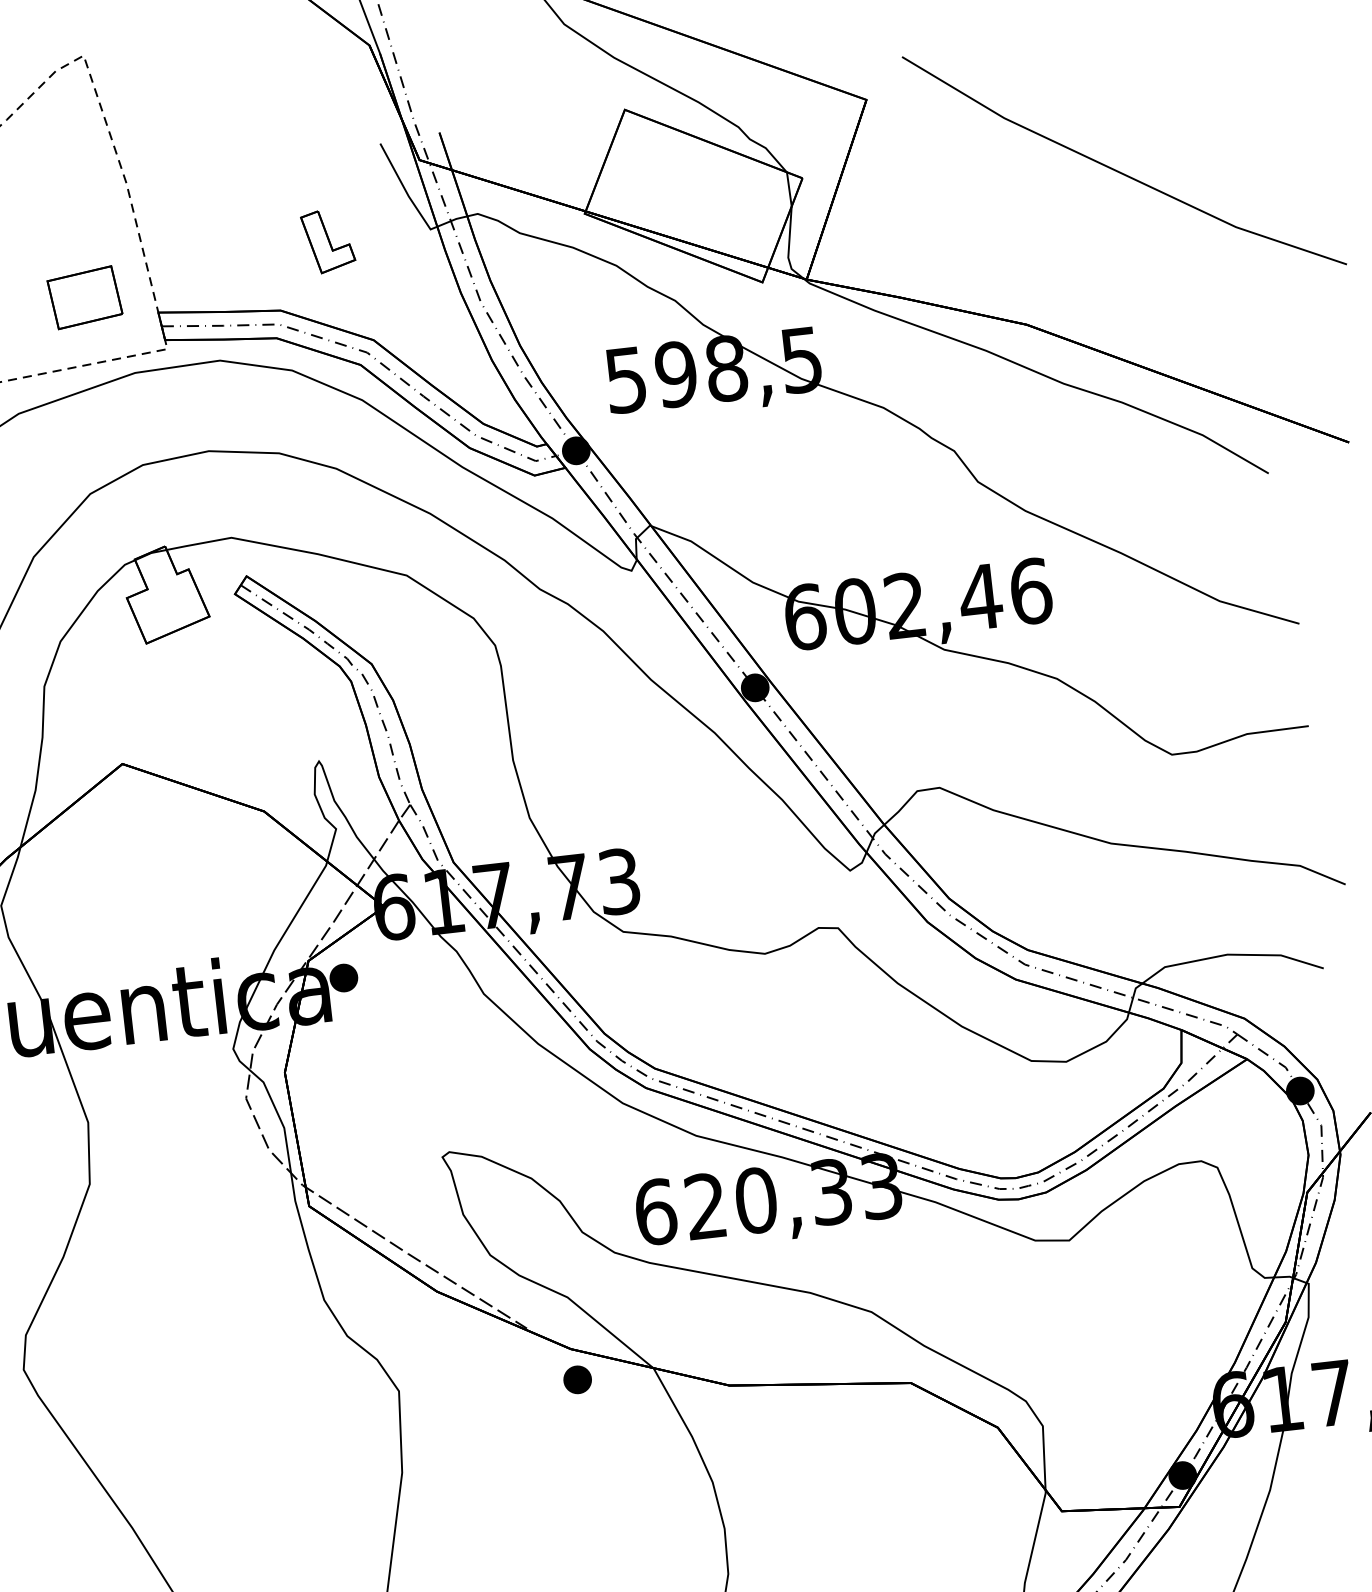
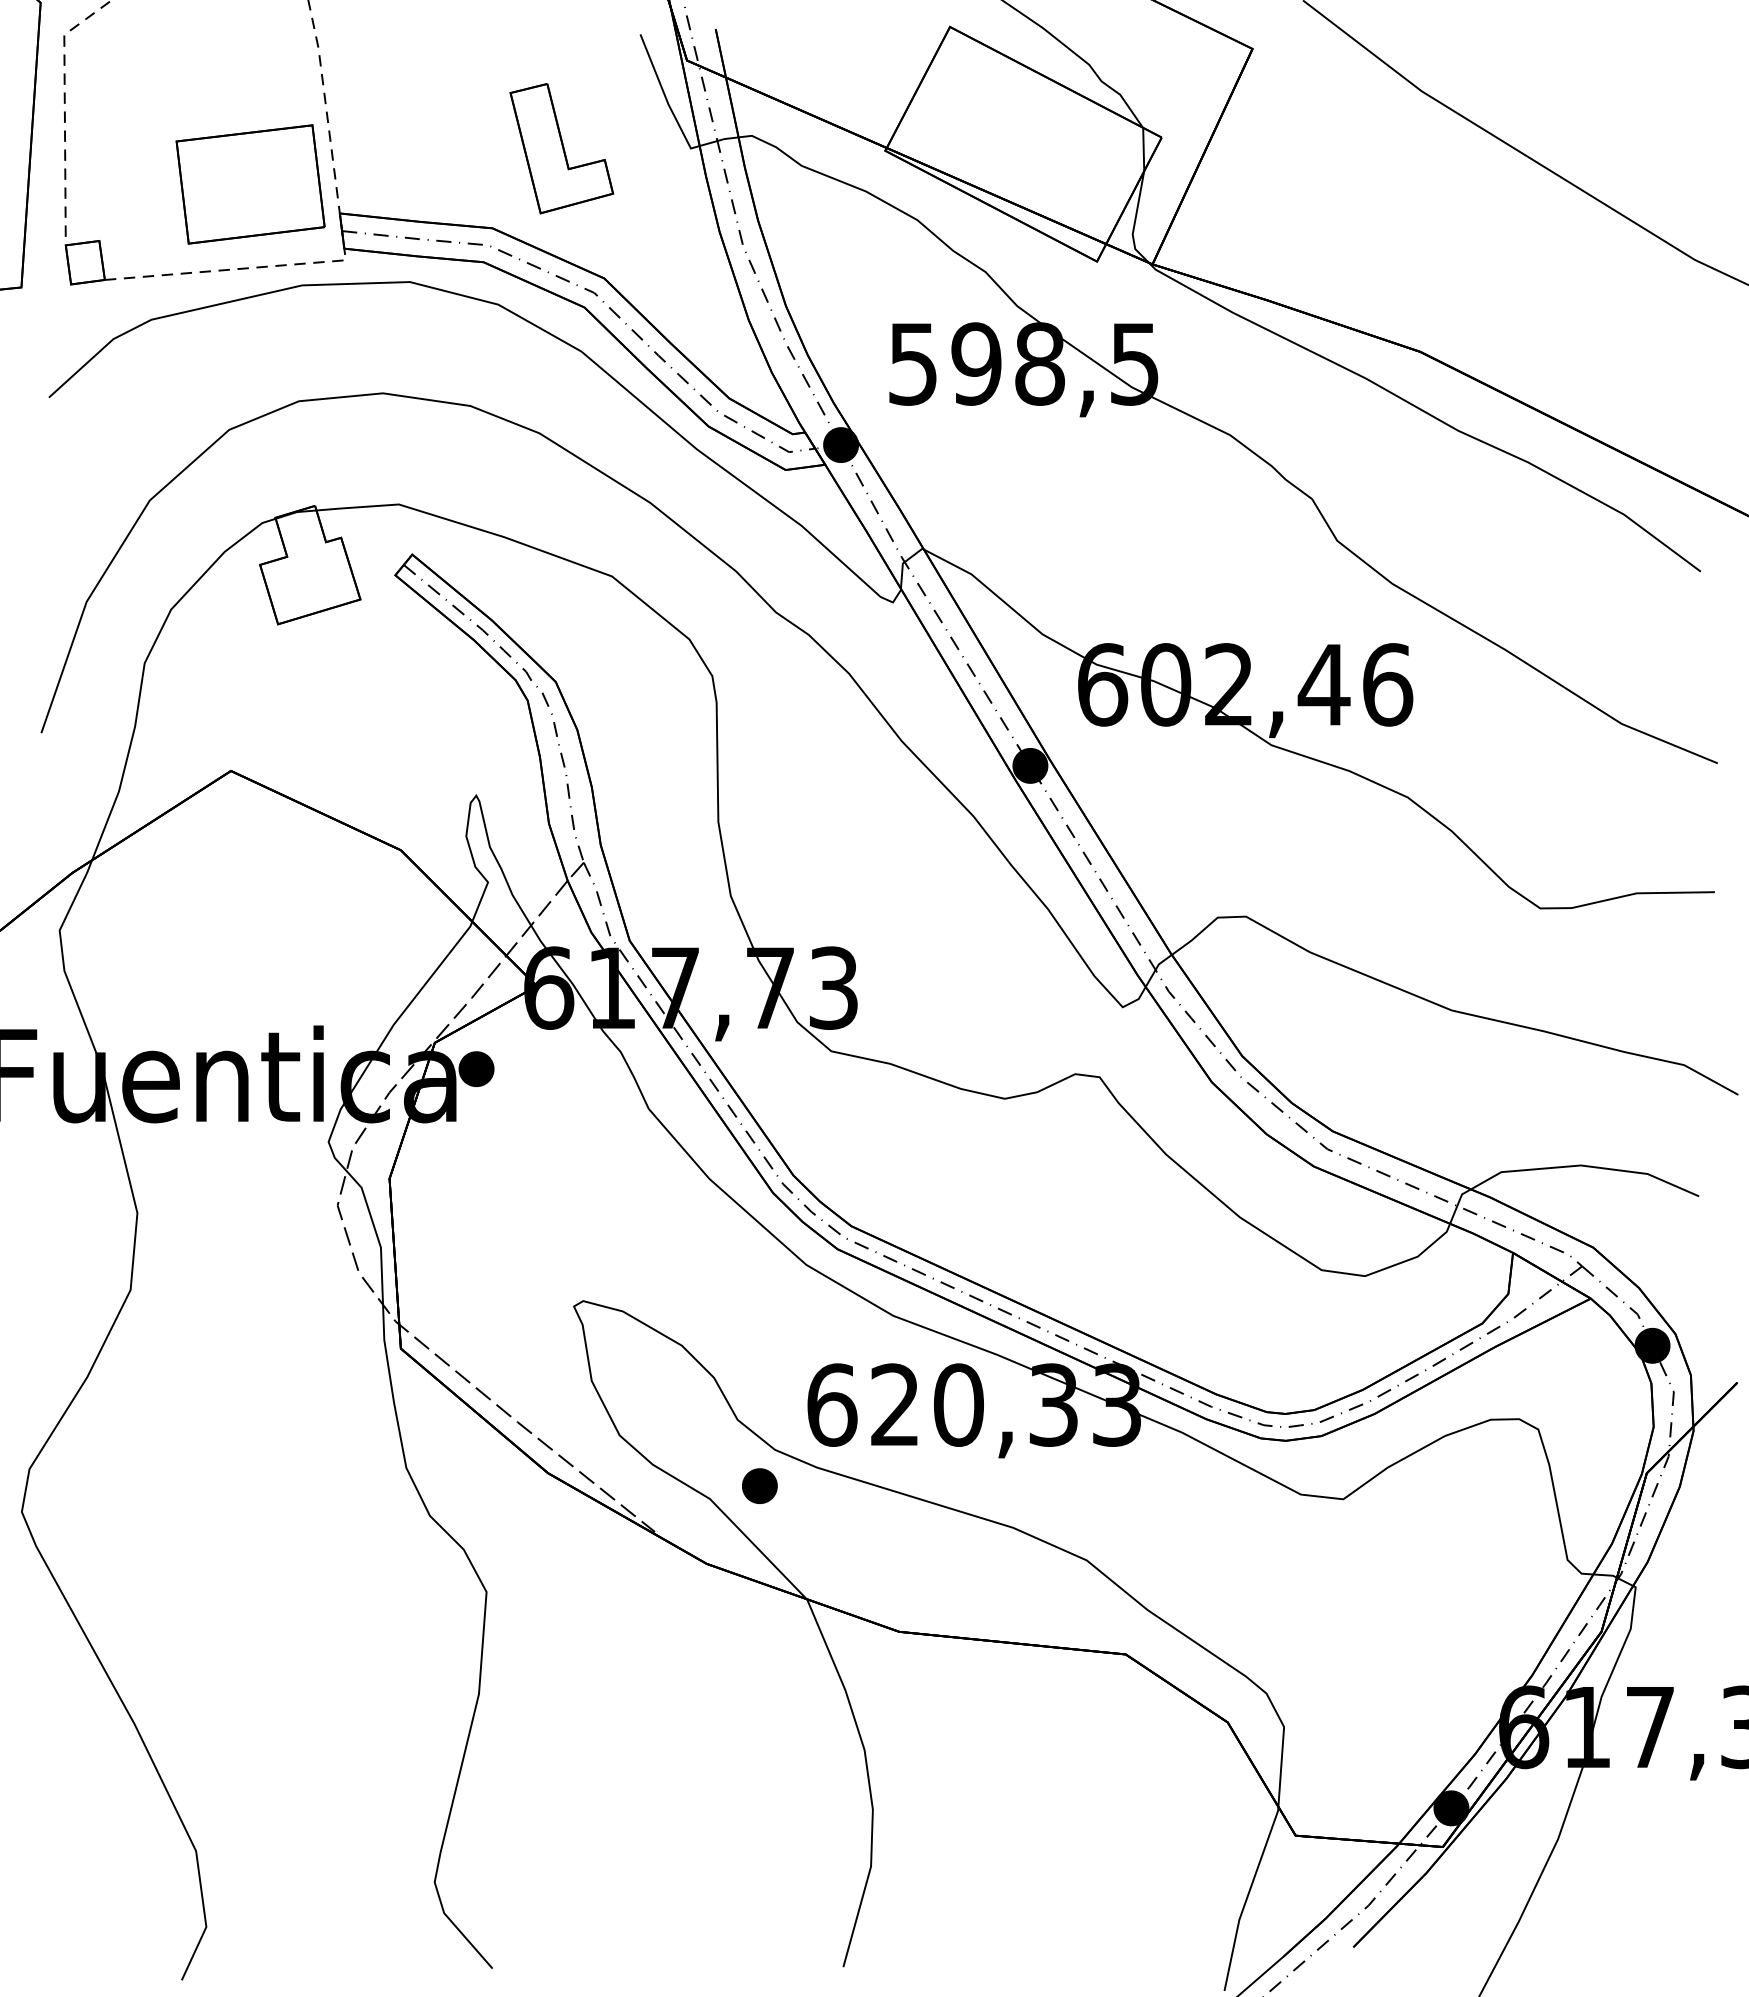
part: (328, 241) -> (561, 148), size x1.67
part: (85, 297) -> (250, 184), size x1.67
part: (577, 1379) -> (759, 1485), moved

